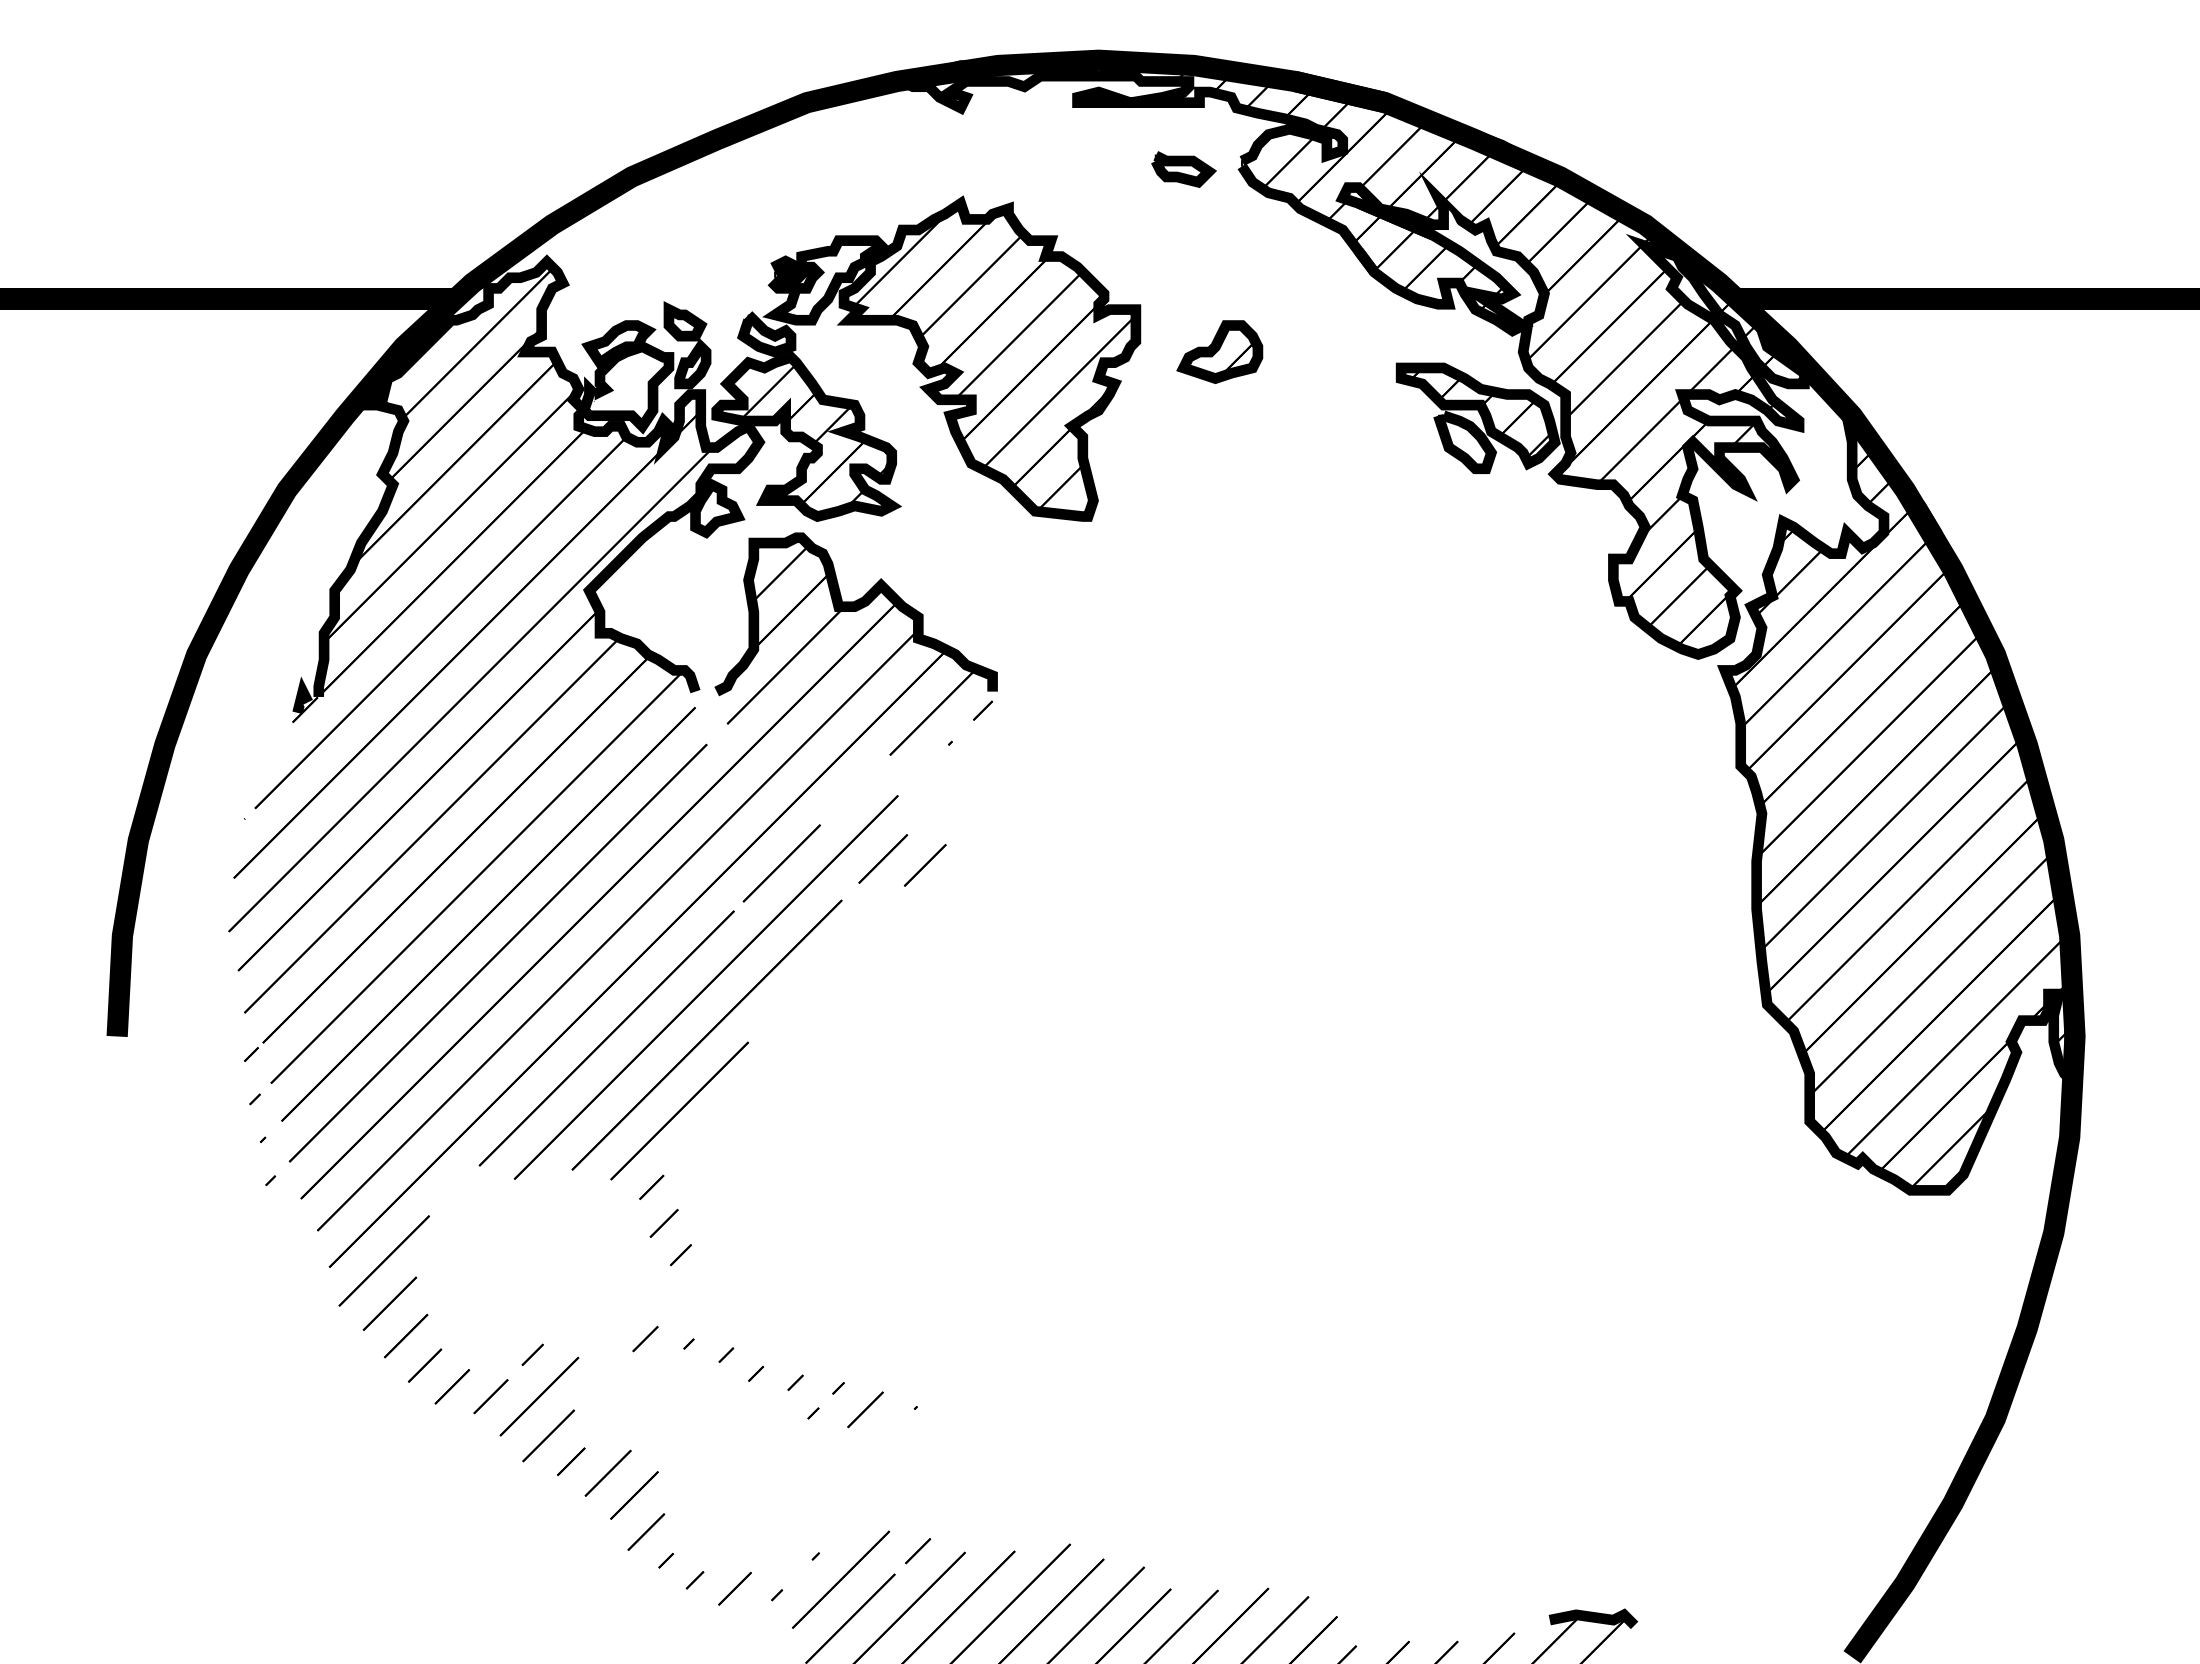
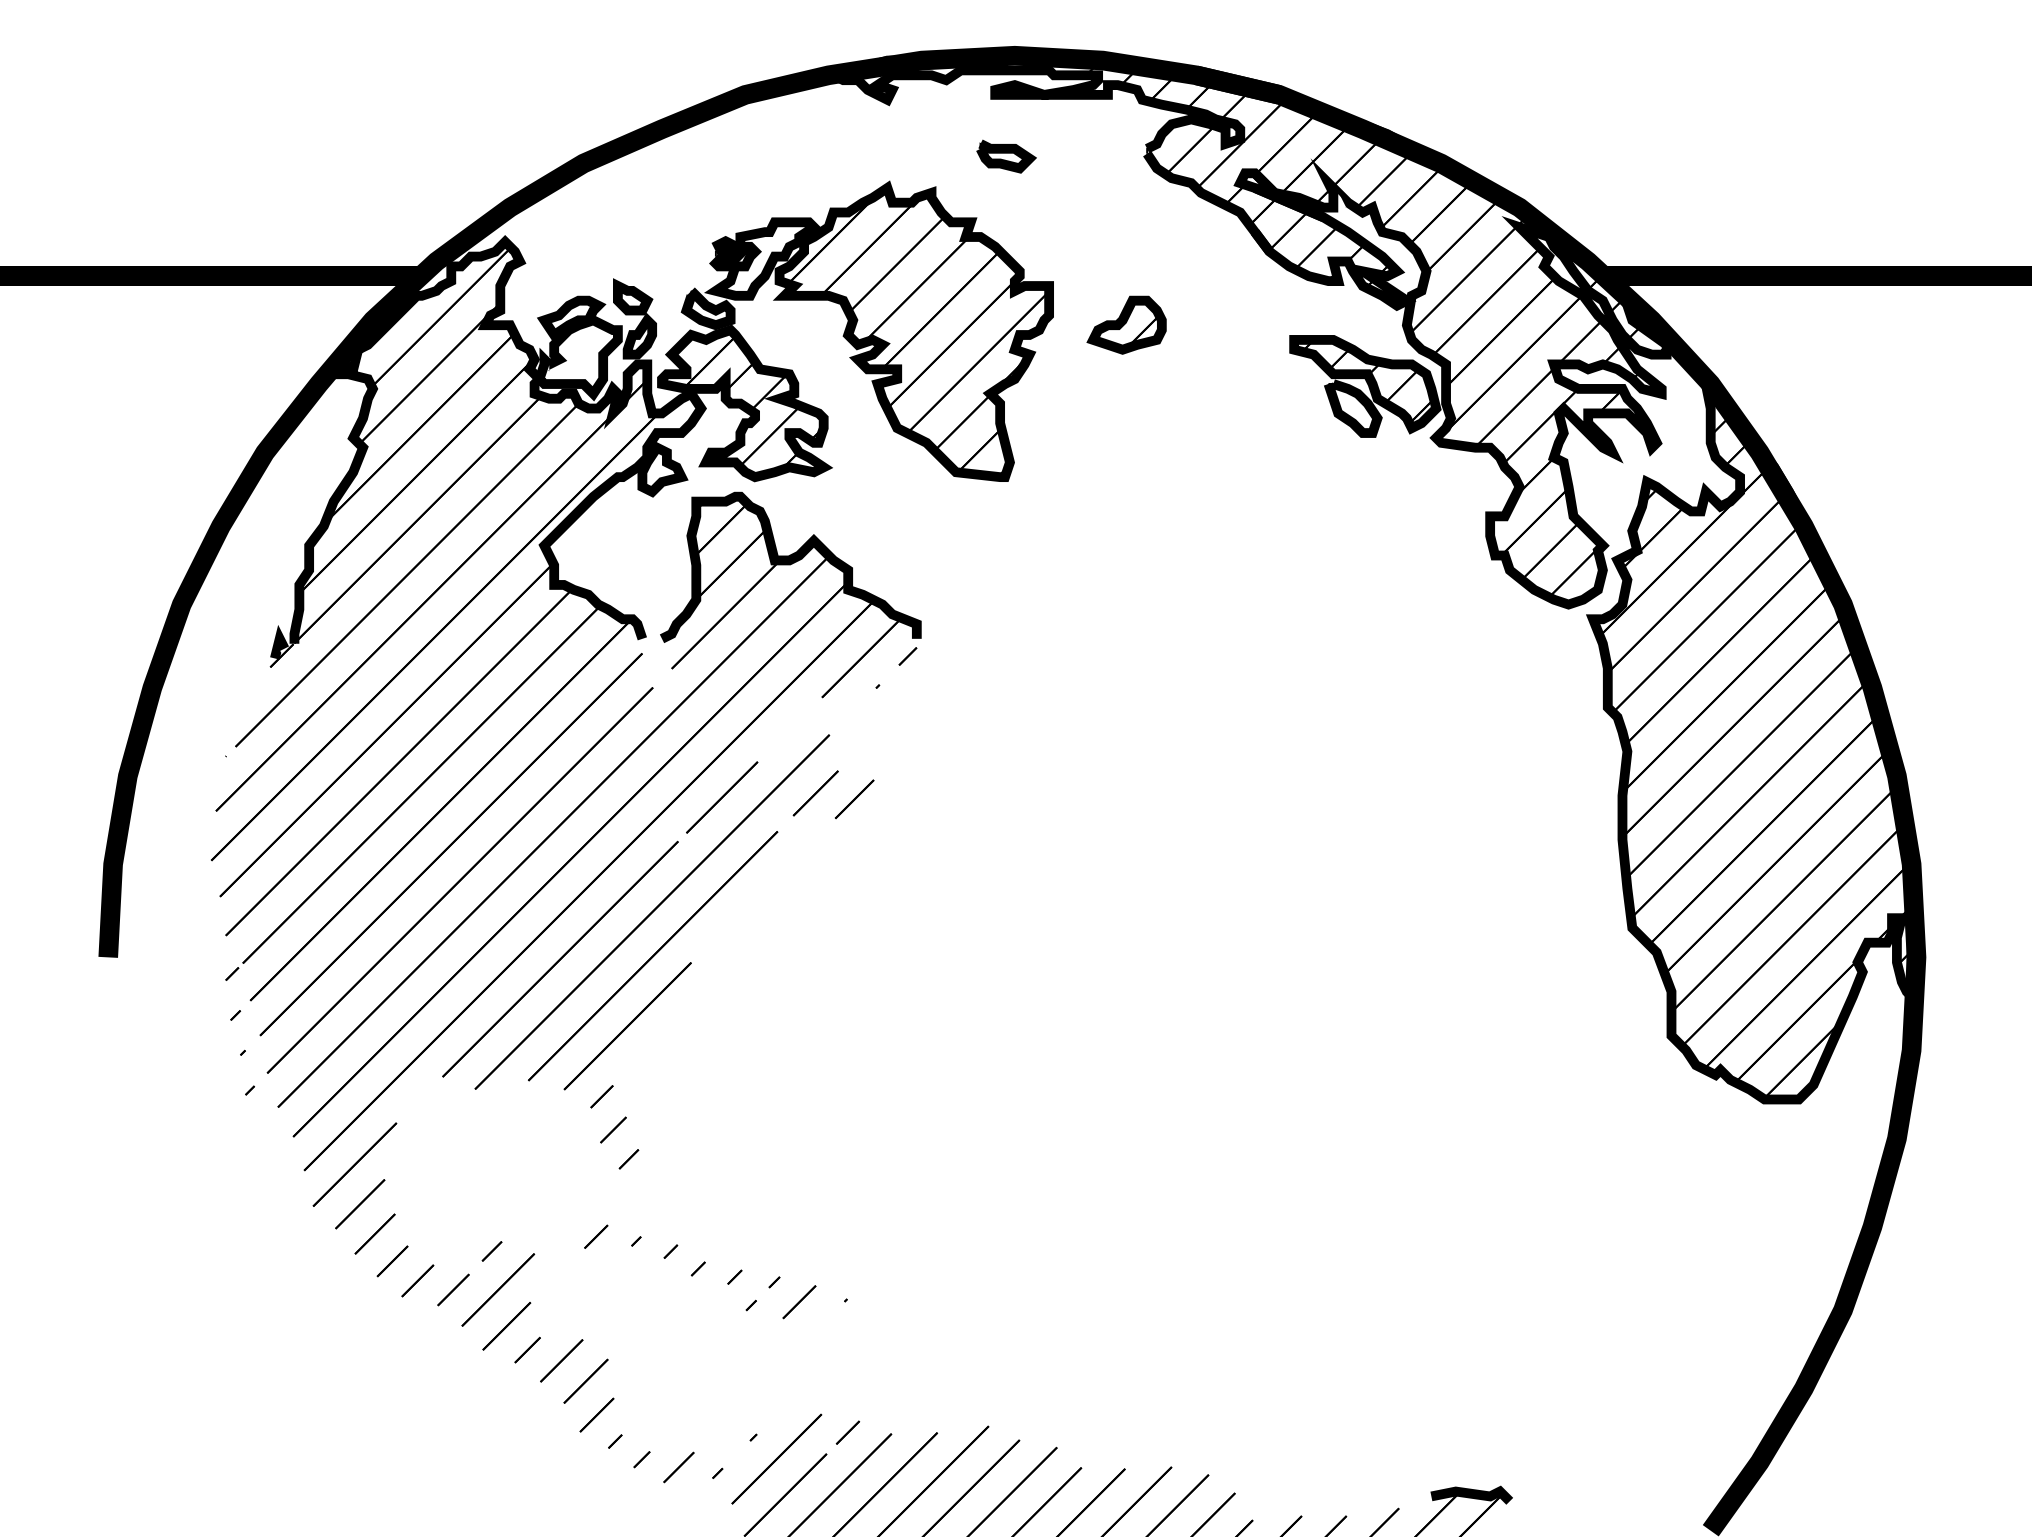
part: (1183, 169) -> (1006, 156), moved

